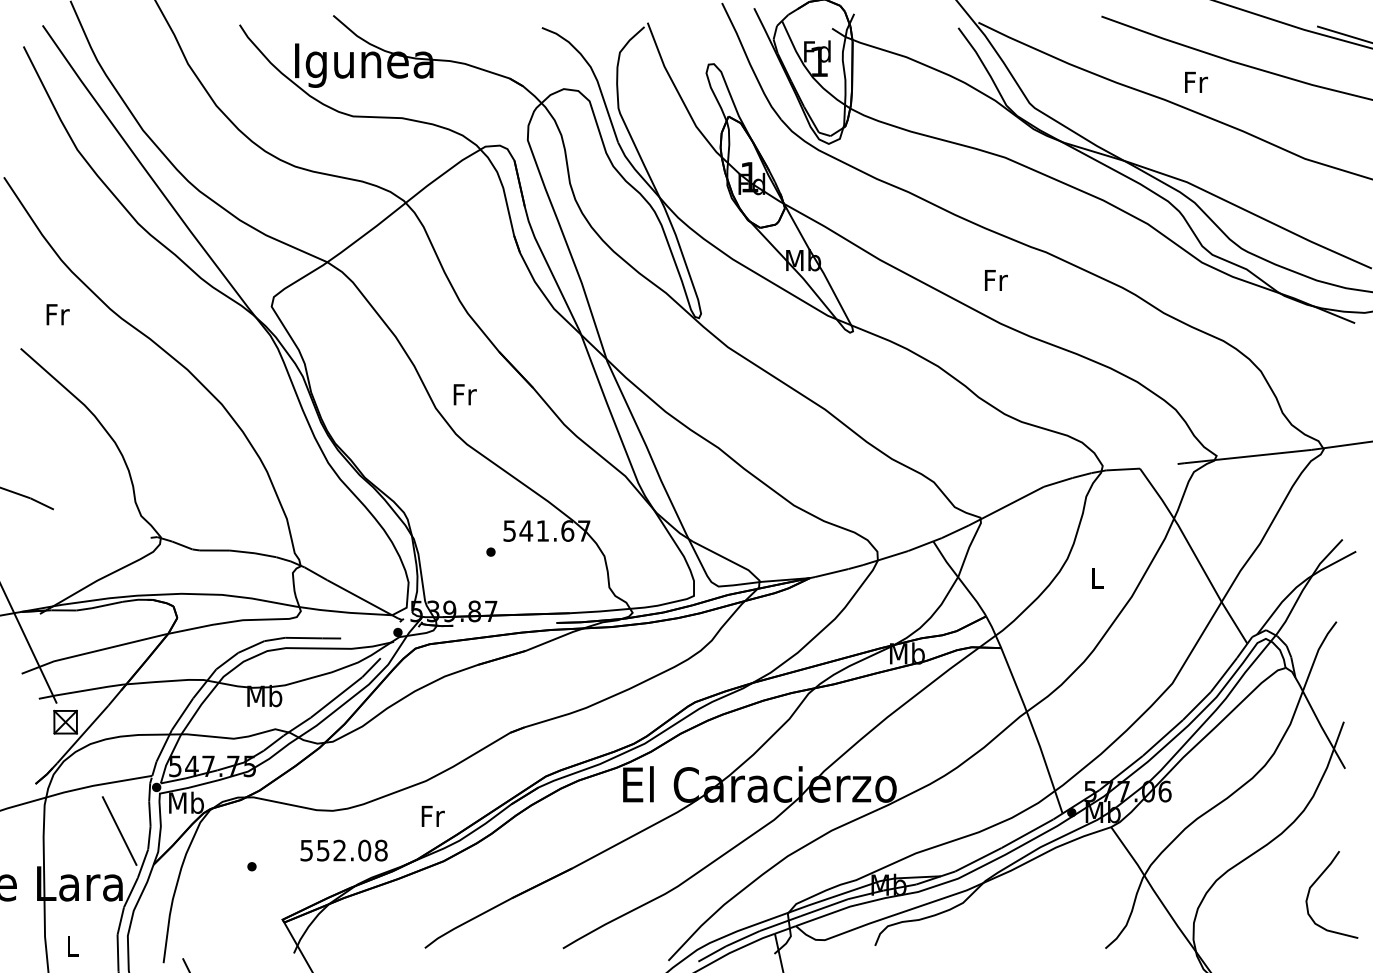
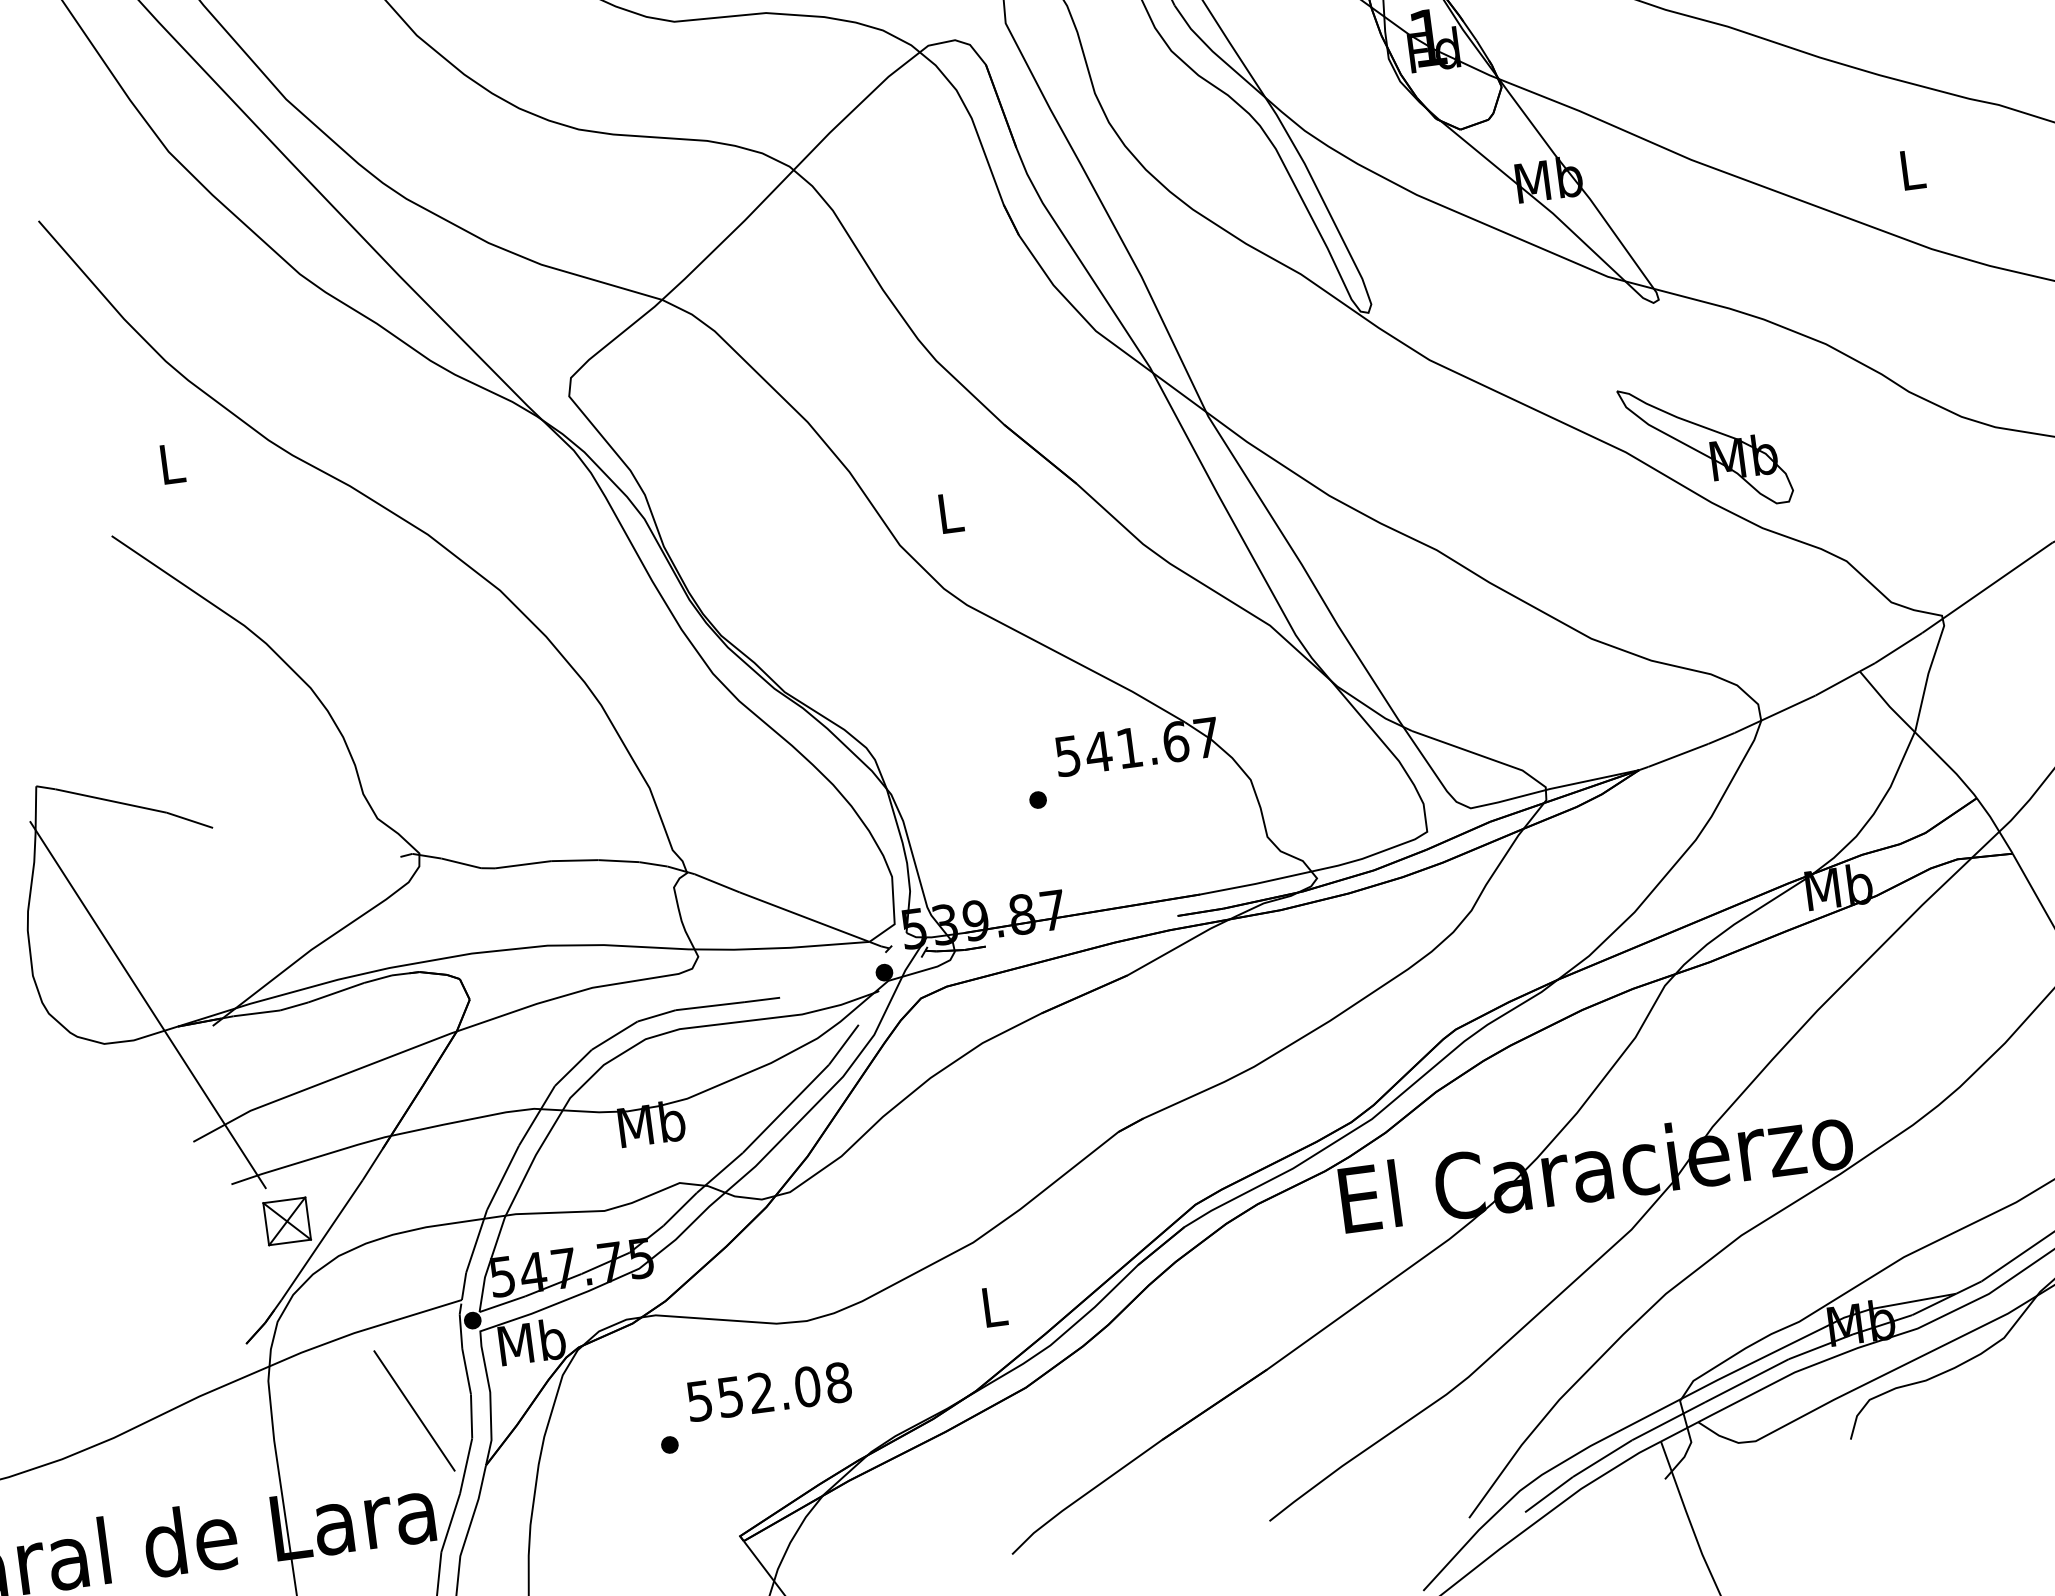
text: (996, 280) -> (1913, 169), Fr -> L
text: (57, 314) -> (171, 463), Fr -> L
text: (464, 394) -> (950, 512), Fr -> L
part: (867, 411) -> (1705, 445), added
text: (432, 815) -> (993, 1305), Fr -> L
text: (343, 850) -> (768, 1391), moved

